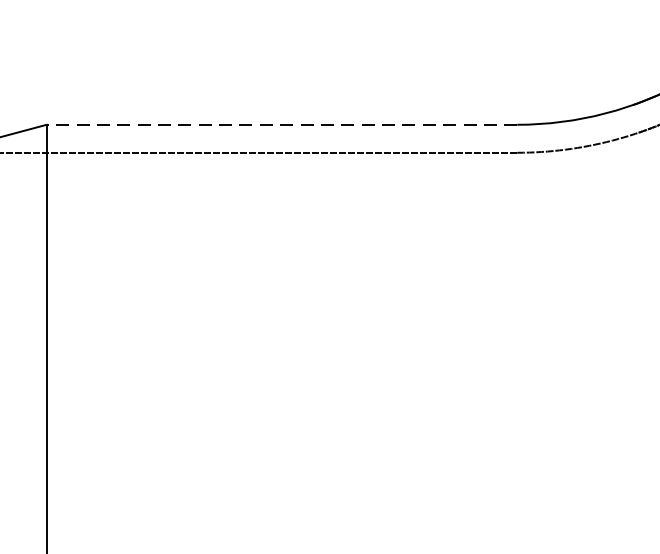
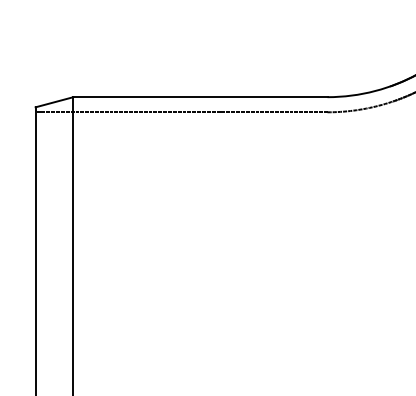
line: (280, 125) -> (199, 97), dashed -> solid

